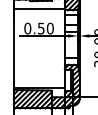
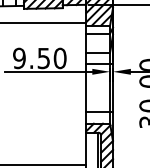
text: (27, 28) -> (18, 58), 0.50 -> 9.50

